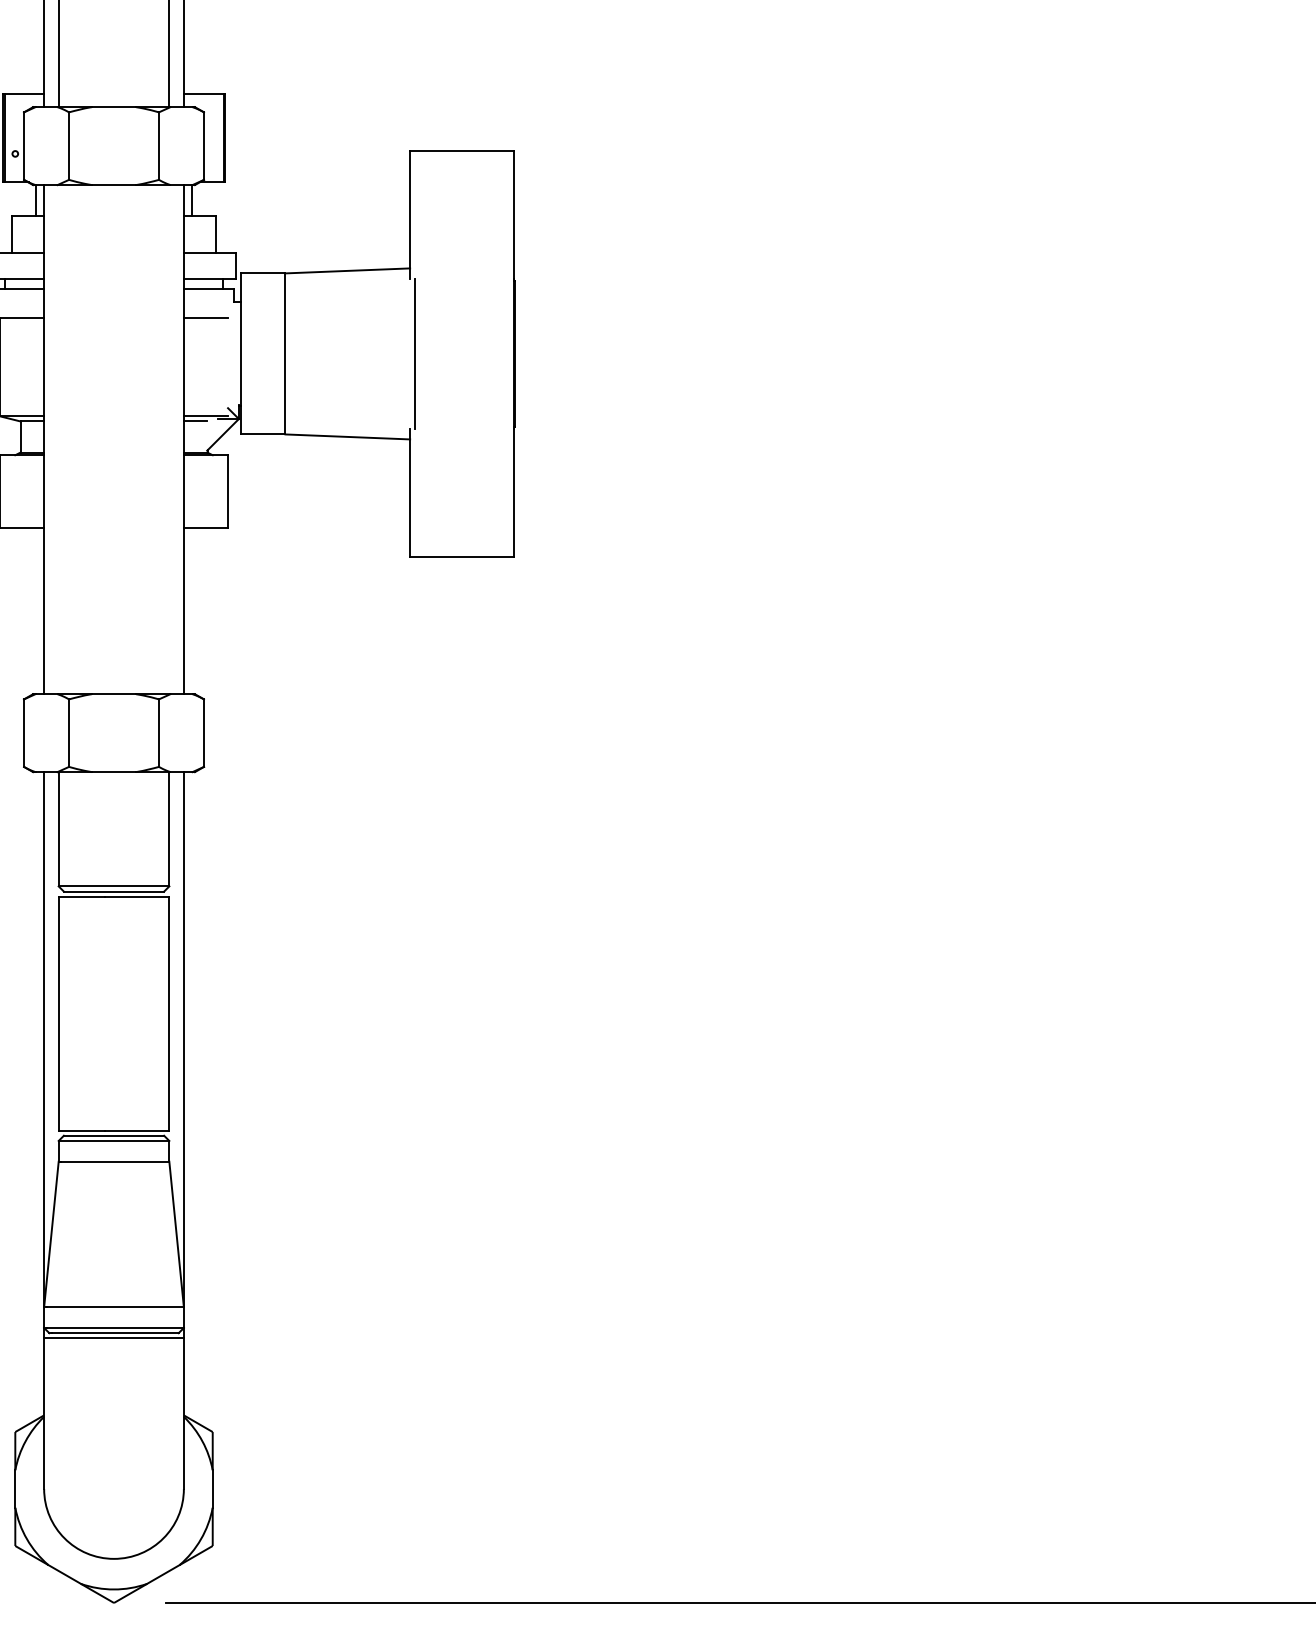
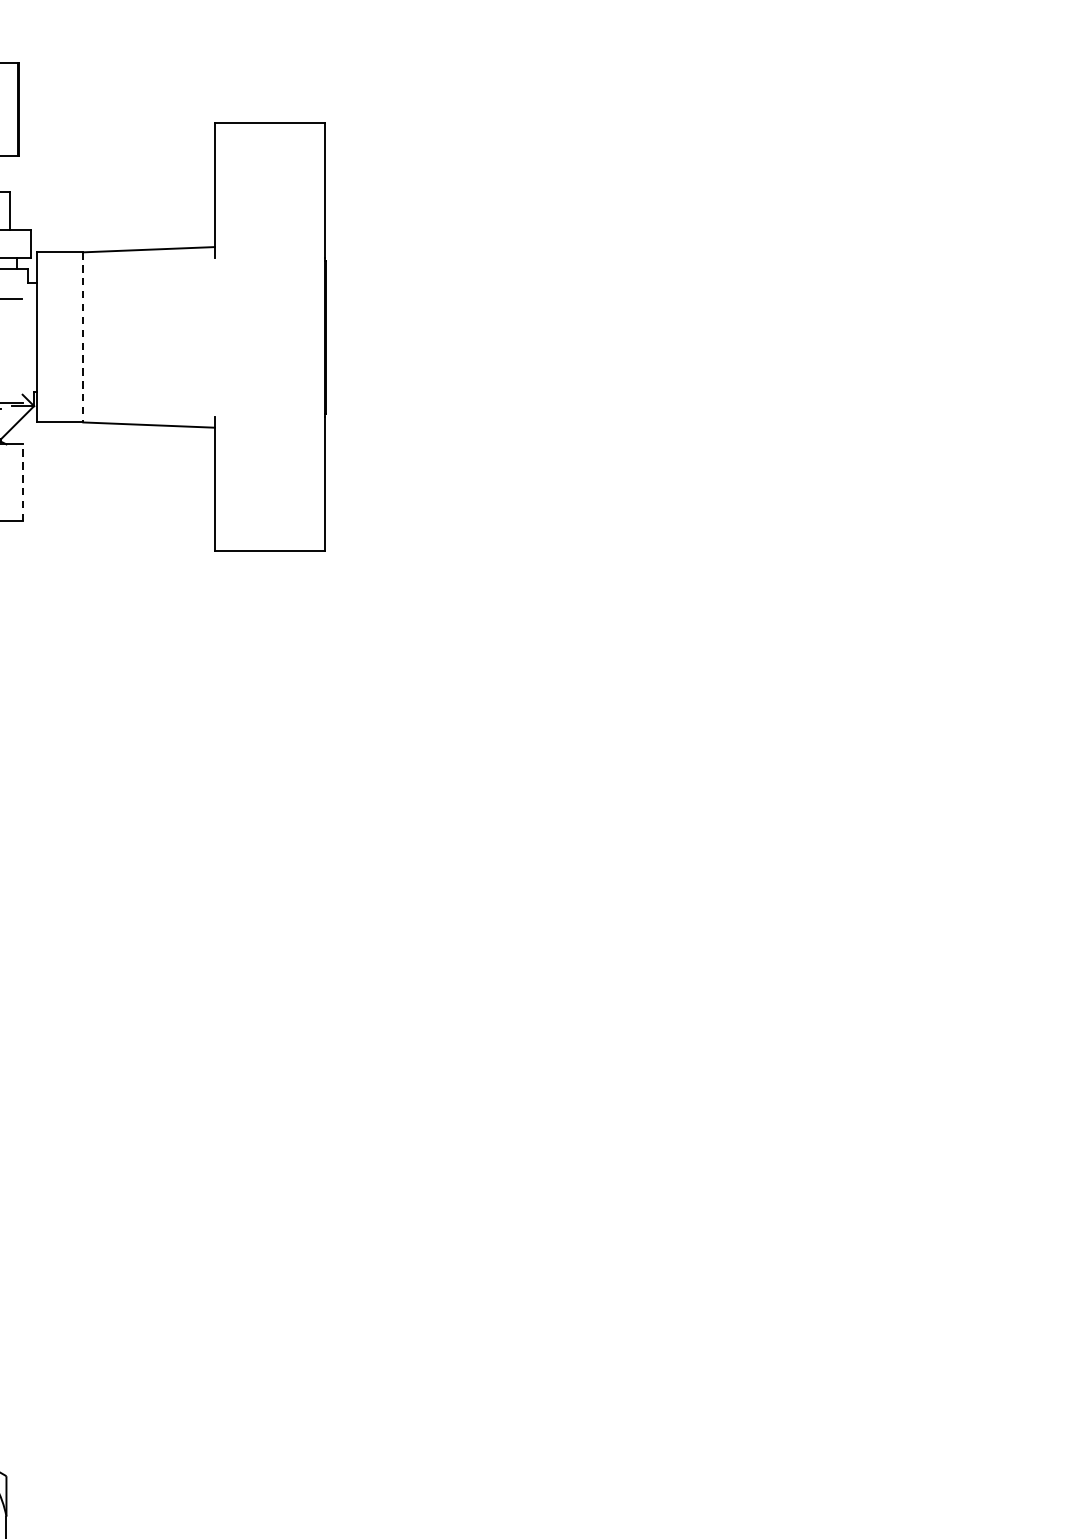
line: (285, 353) -> (83, 336), solid -> dashed
line: (415, 353) -> (220, 336), removed
line: (228, 491) -> (23, 482), solid -> dashed

